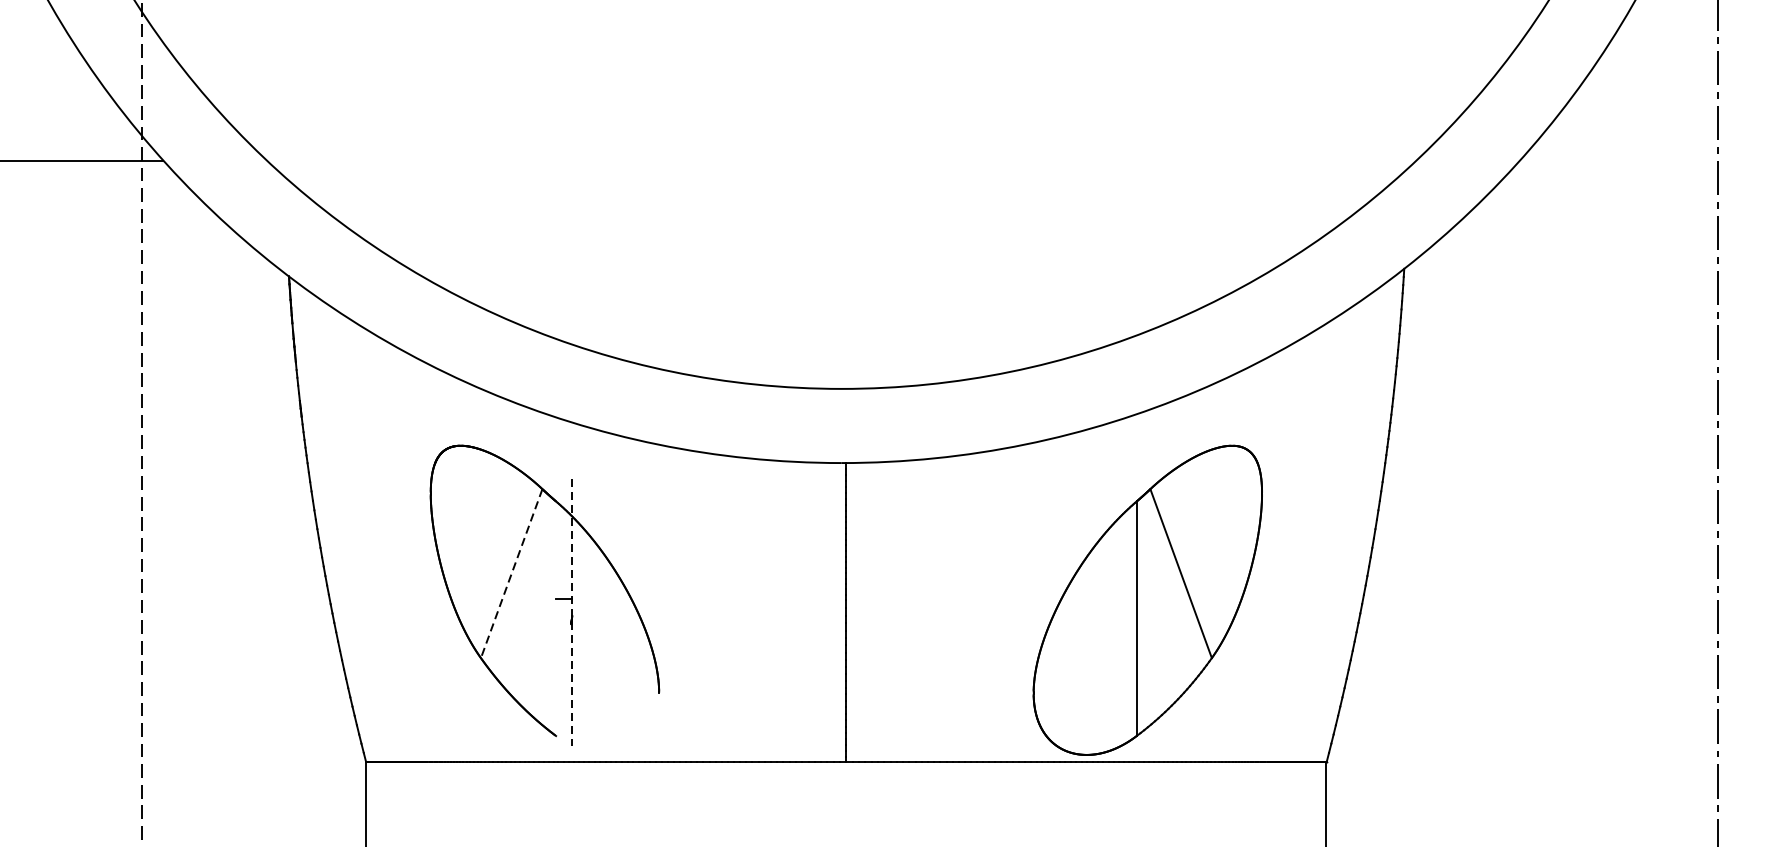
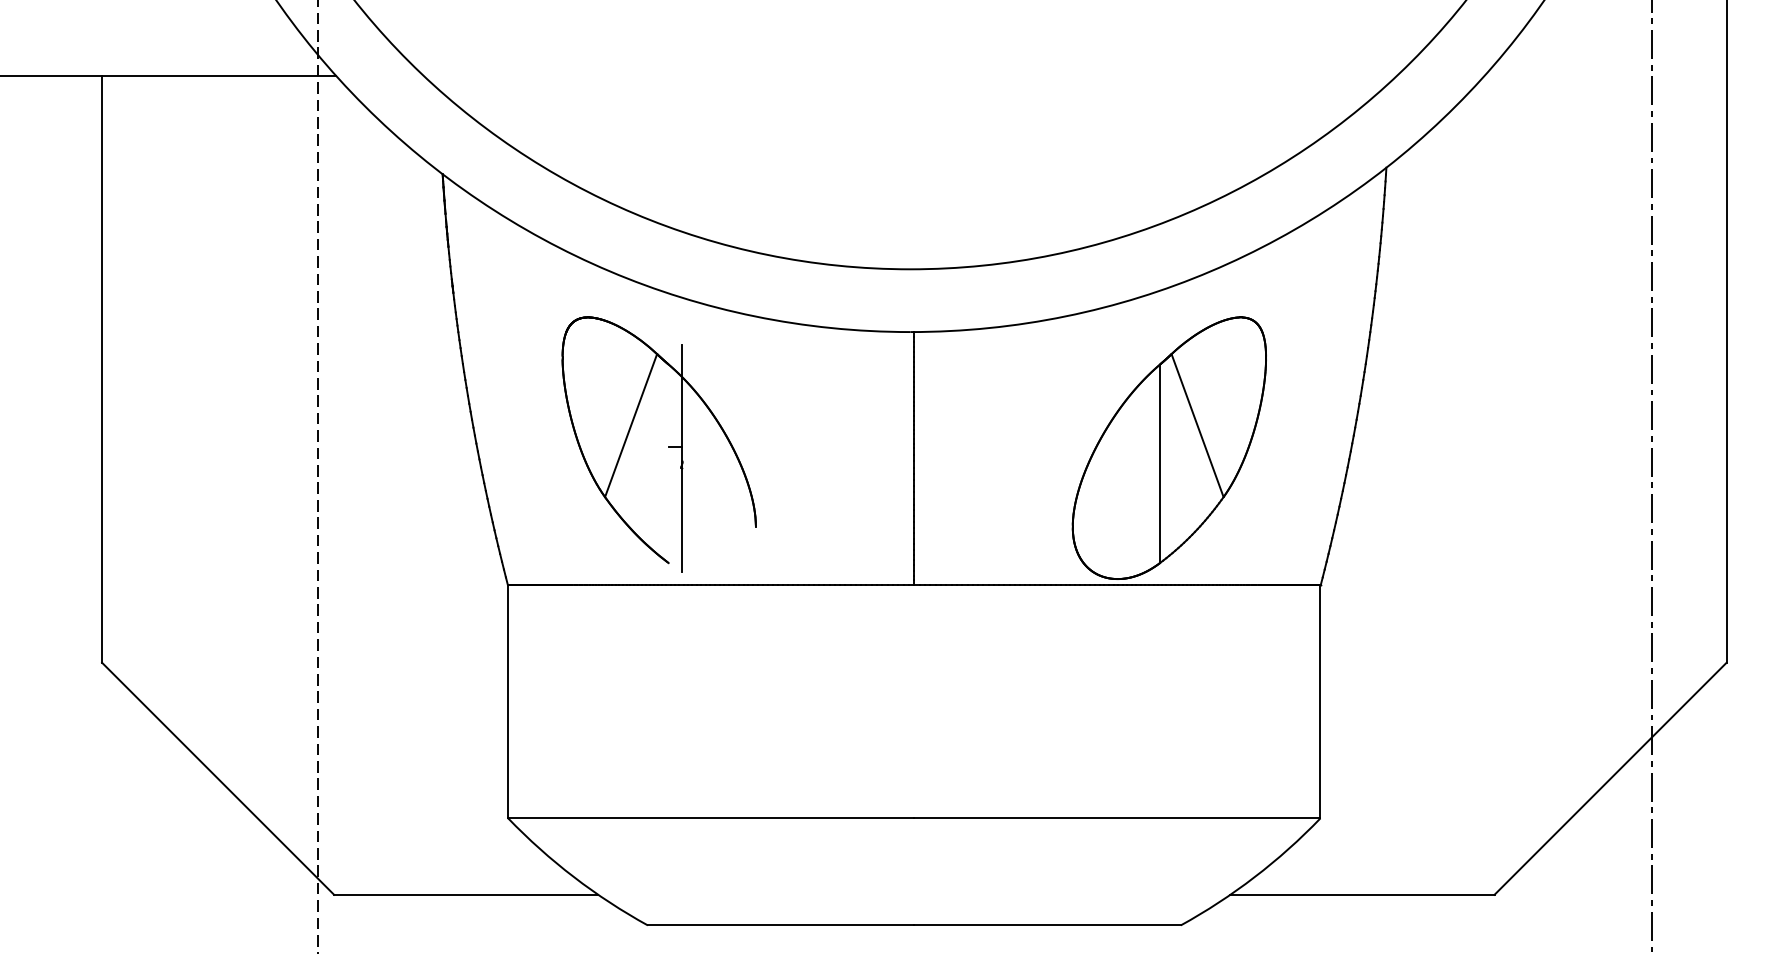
line: (510, 574) -> (630, 426), dashed -> solid
line: (572, 612) -> (682, 458), dashed -> solid

